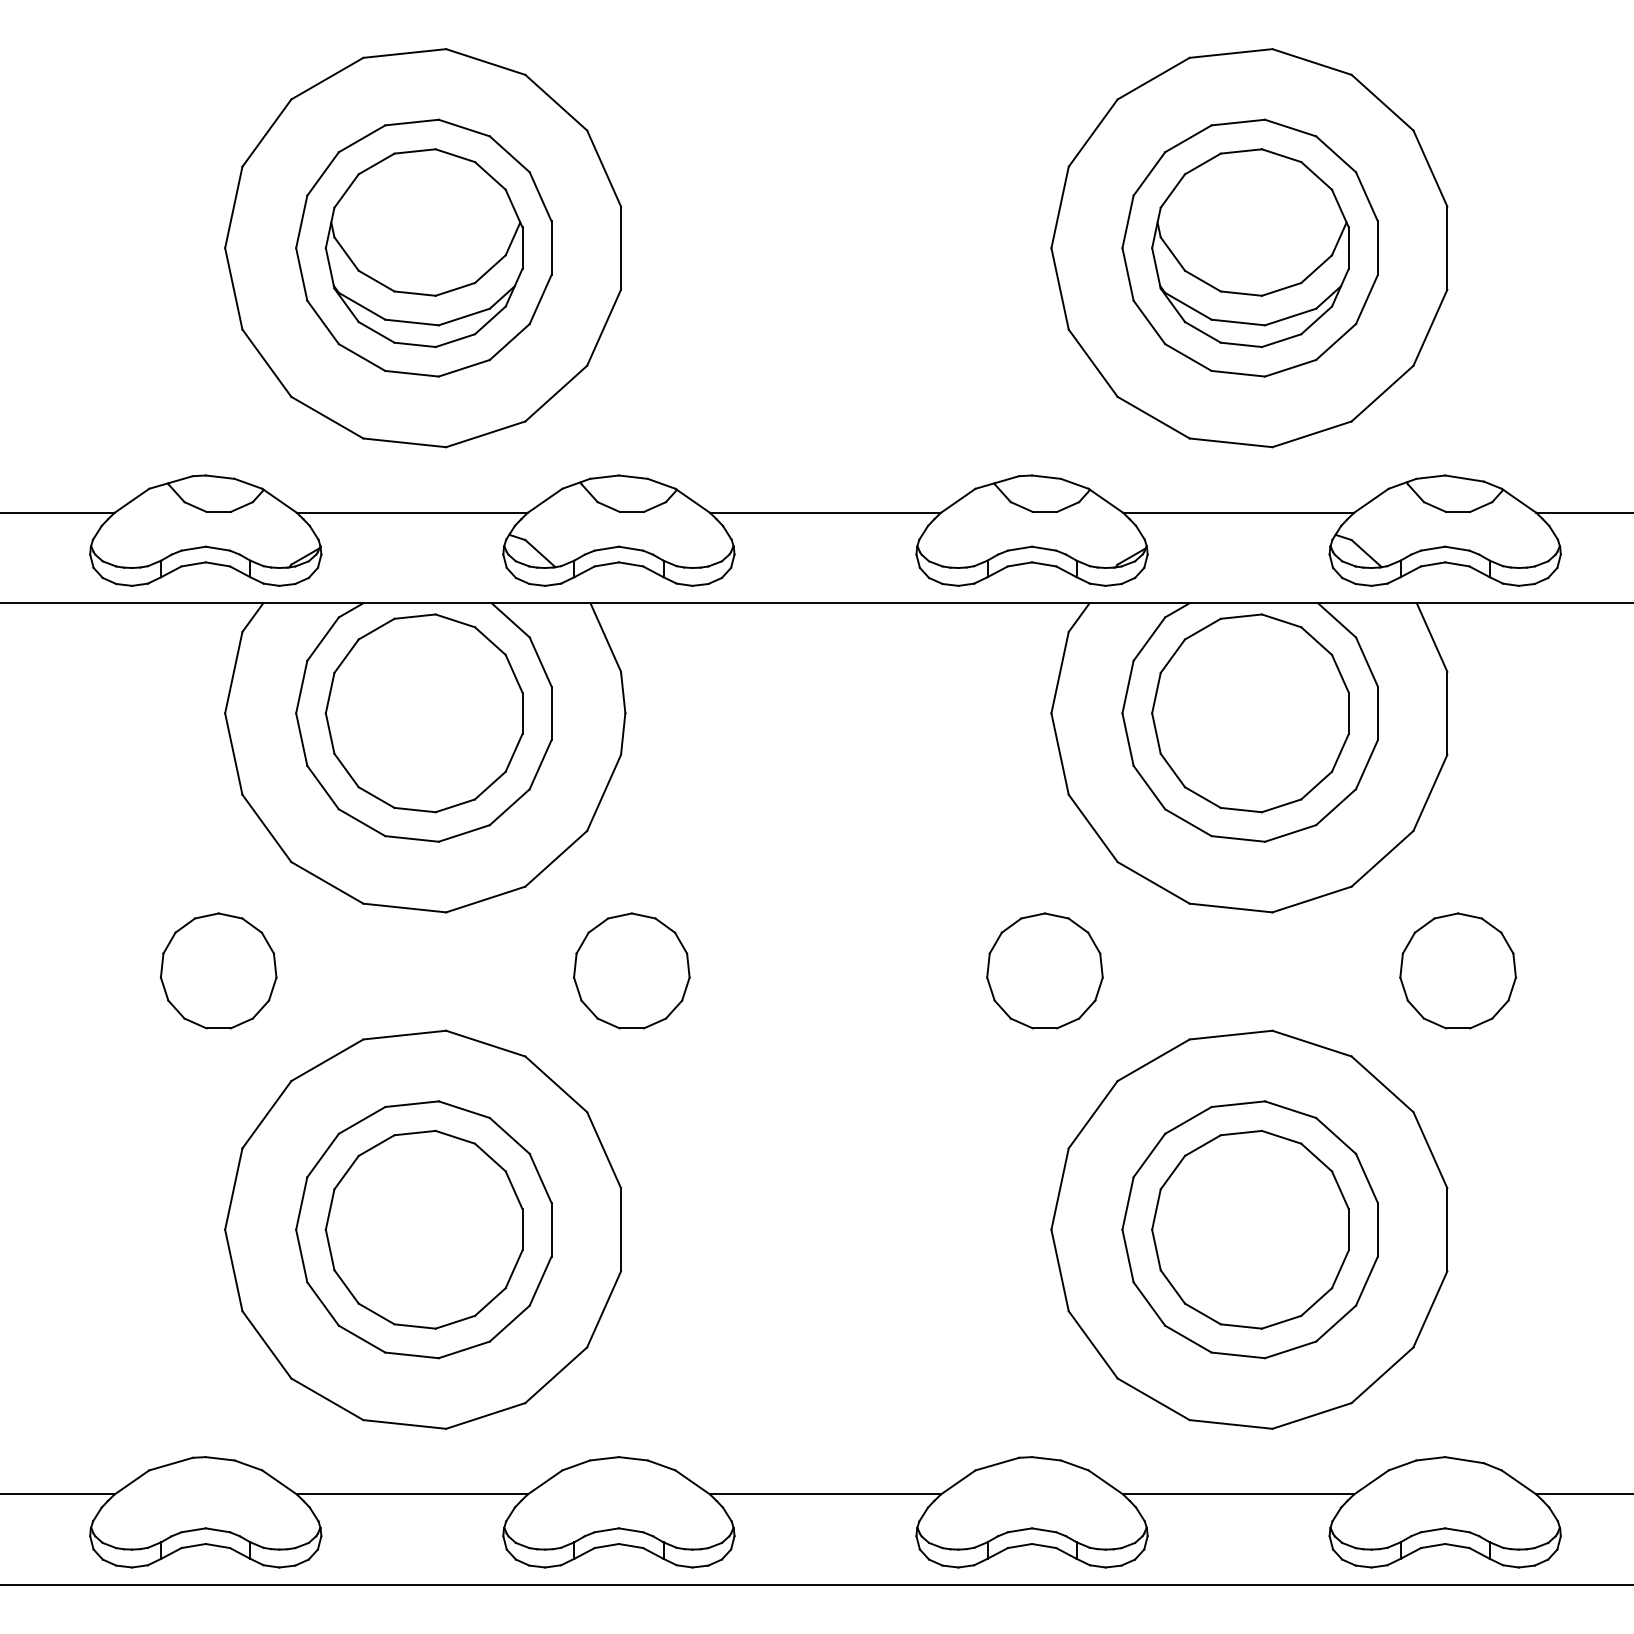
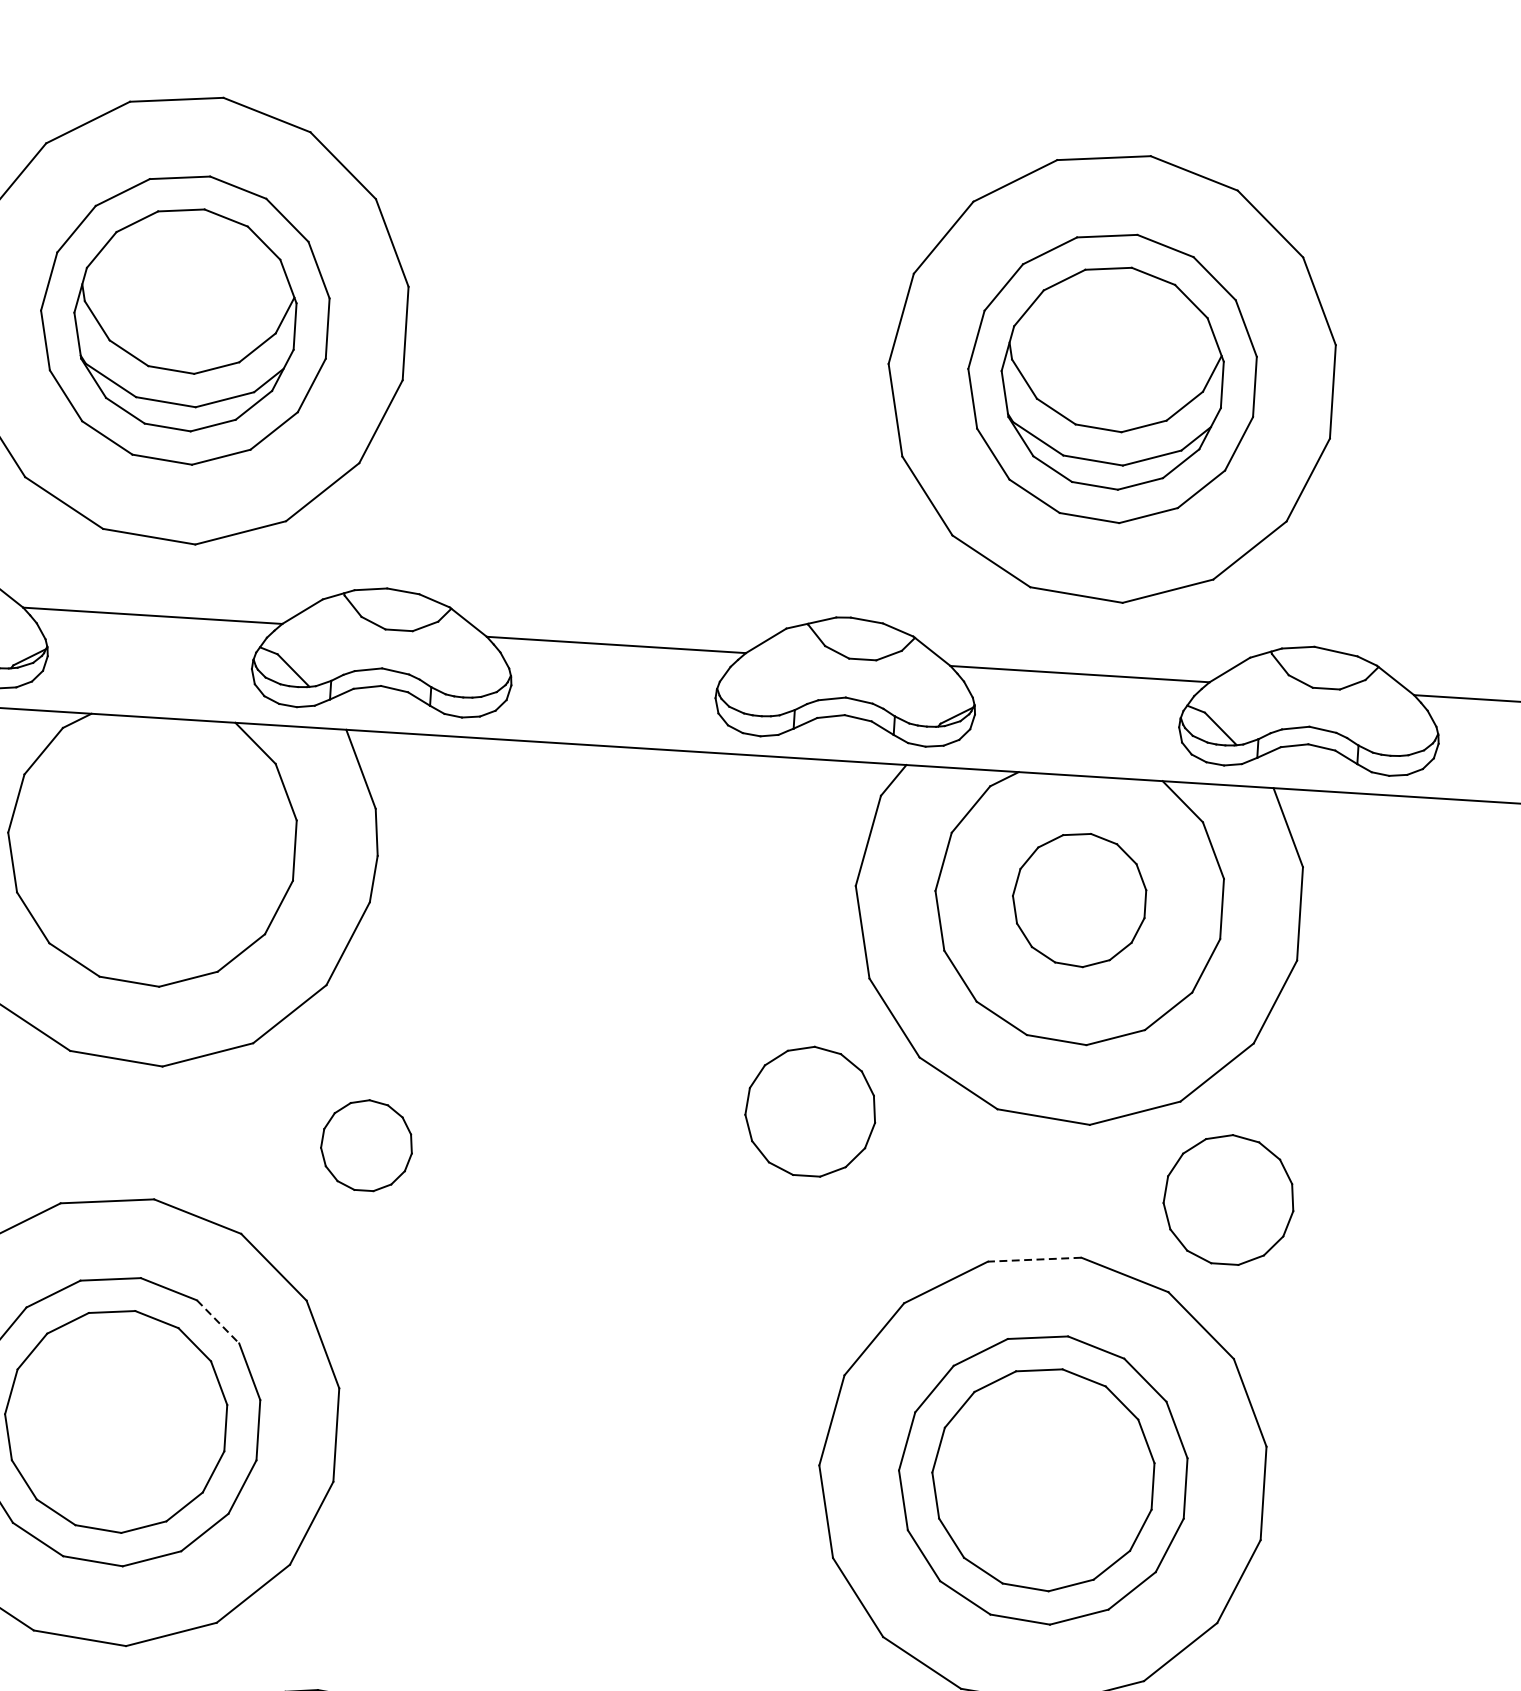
part: (423, 713) -> (151, 841), removed
part: (1250, 713) -> (1079, 900), size x0.6
part: (631, 970) -> (366, 1144), size x0.7
part: (1044, 970) -> (810, 1110), moved
part: (1457, 970) -> (1228, 1199), moved
line: (1231, 1035) -> (1035, 1260), solid -> dashed
line: (509, 1135) -> (217, 1321), solid -> dashed

